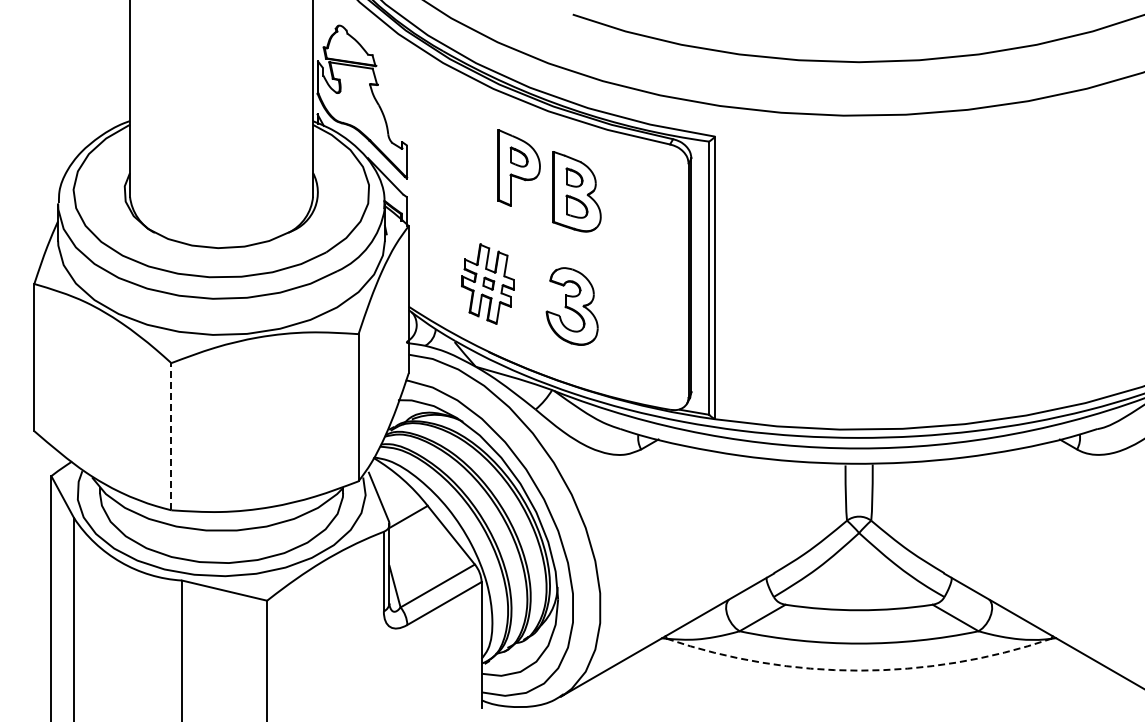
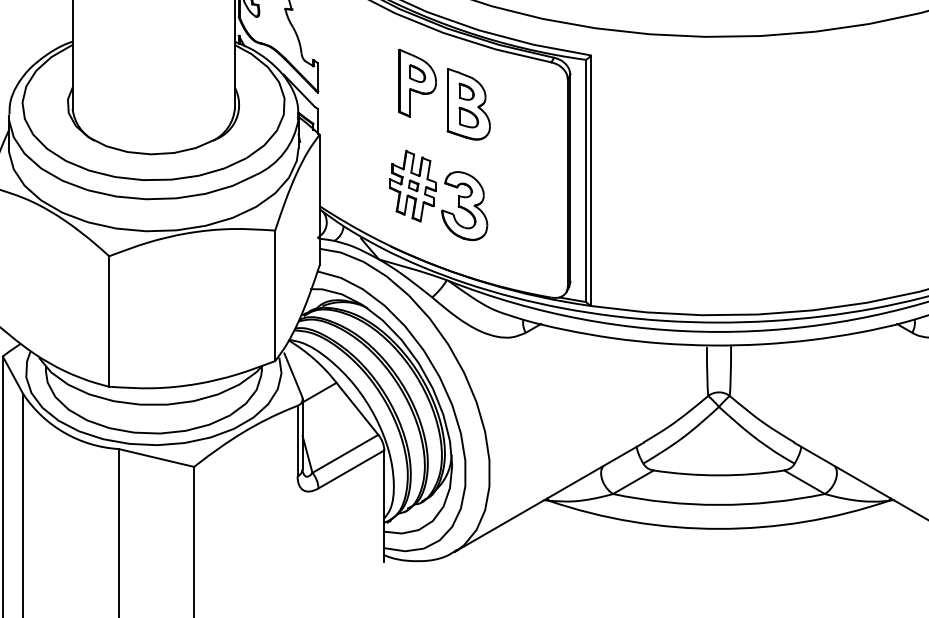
part: (487, 283) -> (412, 185), moved
line: (171, 436) -> (109, 321), dashed -> solid
arc: (859, 670) -> (719, 528), dashed -> solid

